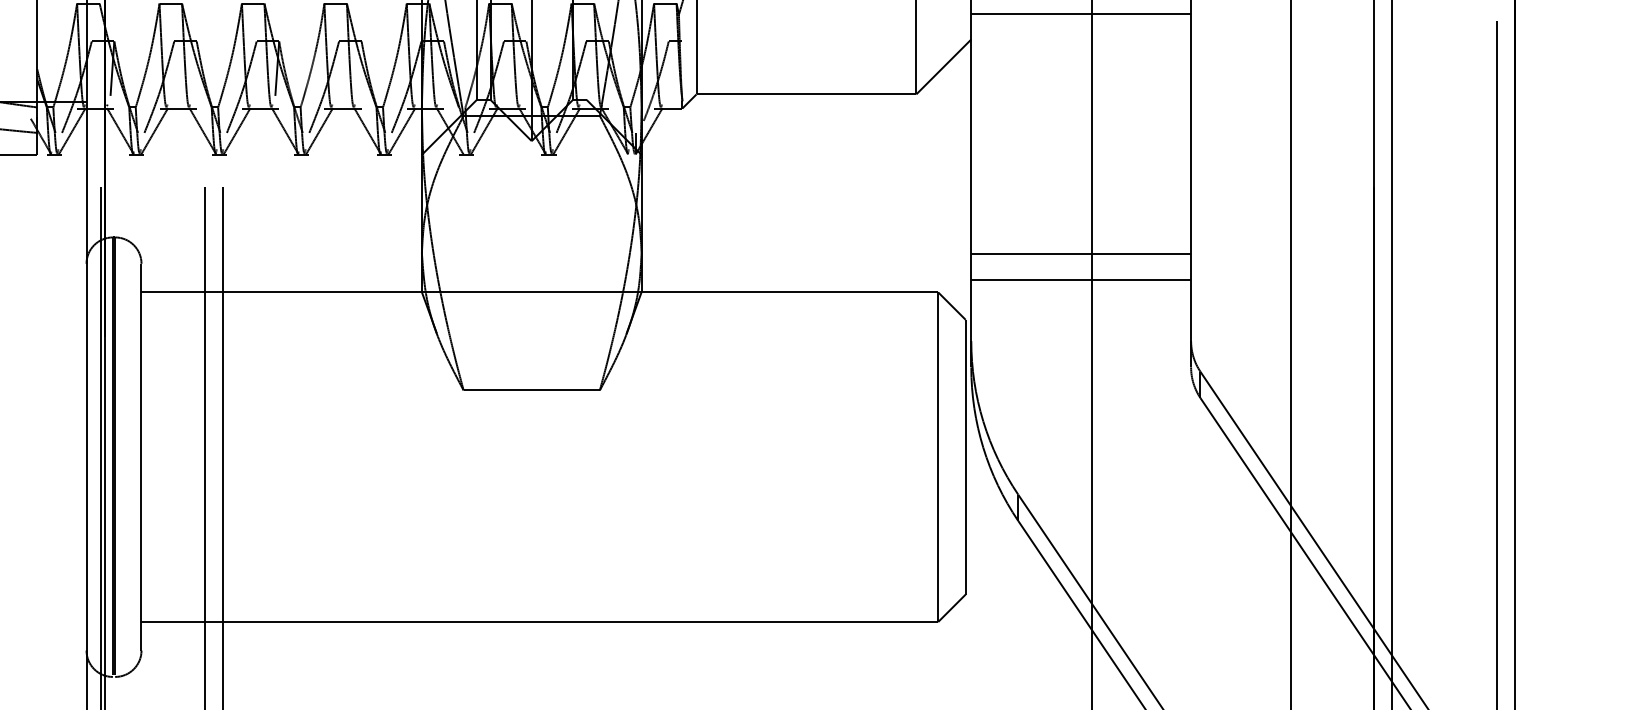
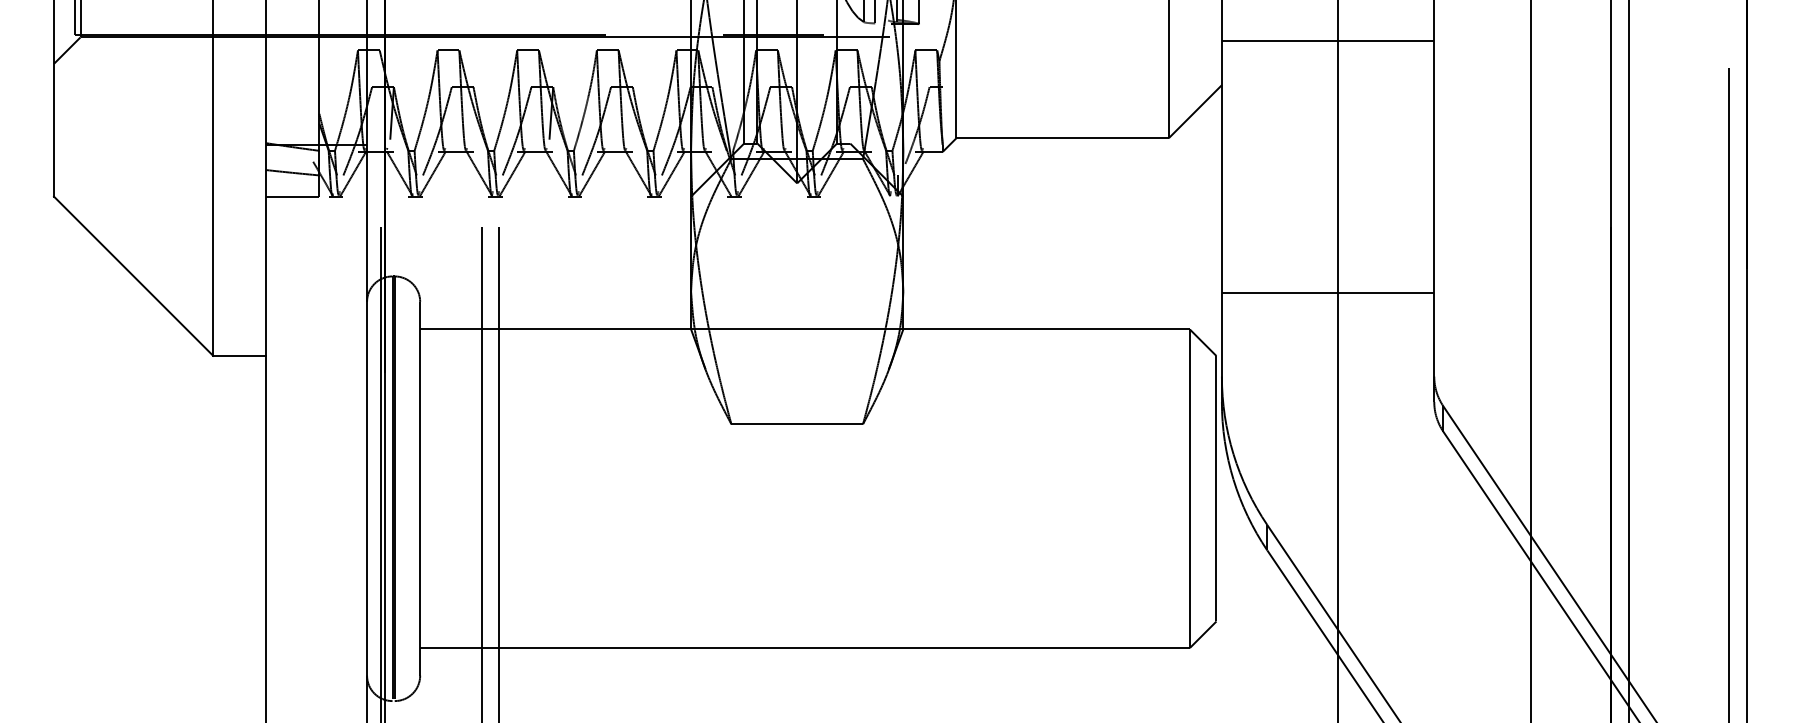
line: (1080, 13) -> (1327, 60), removed
line: (1080, 280) -> (1327, 318), removed

